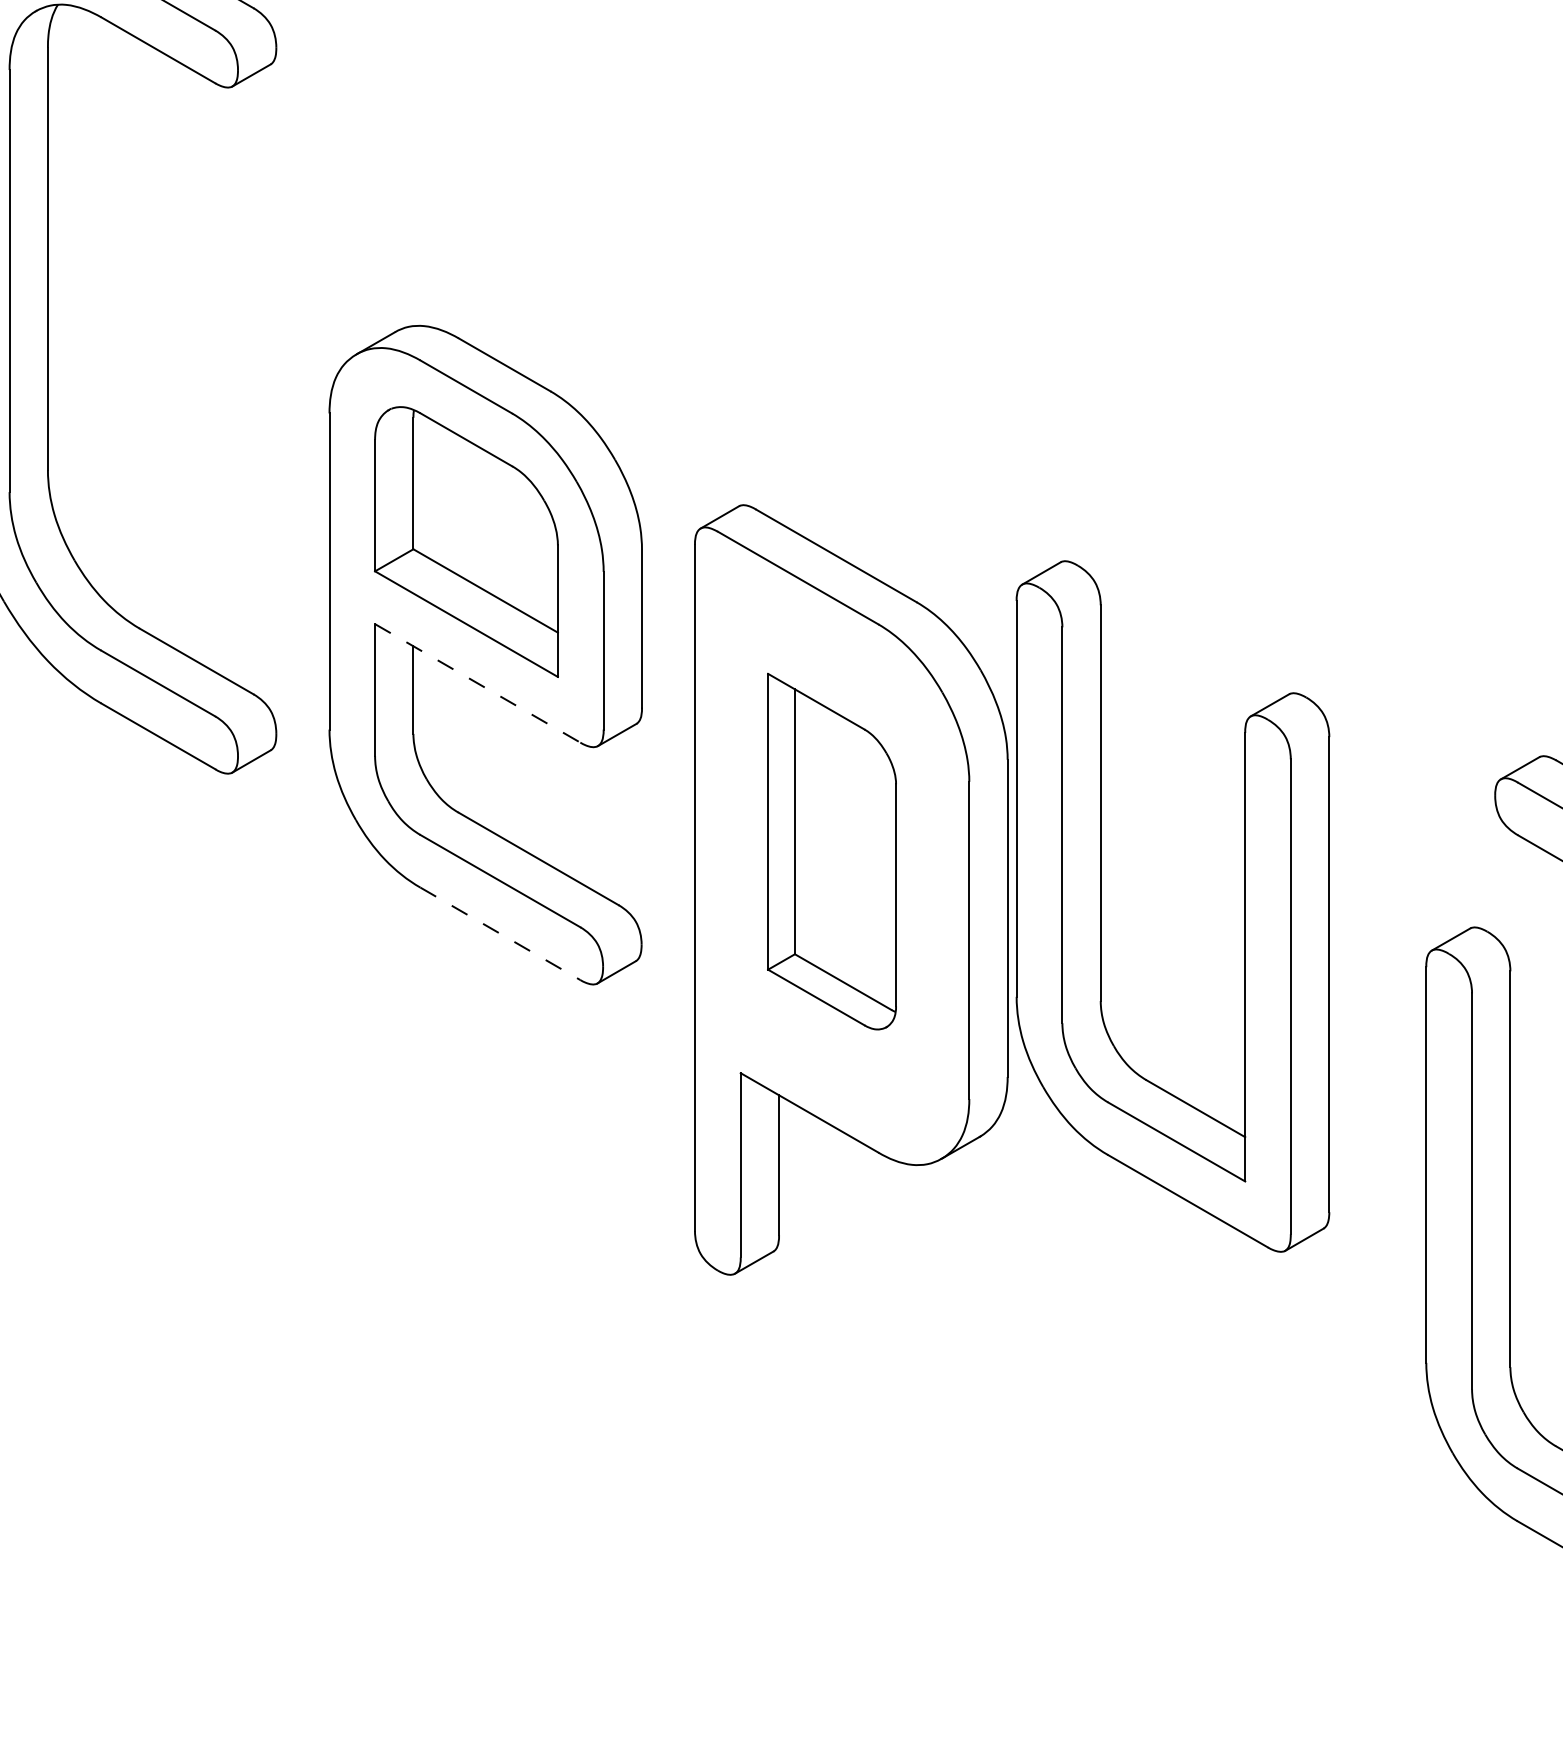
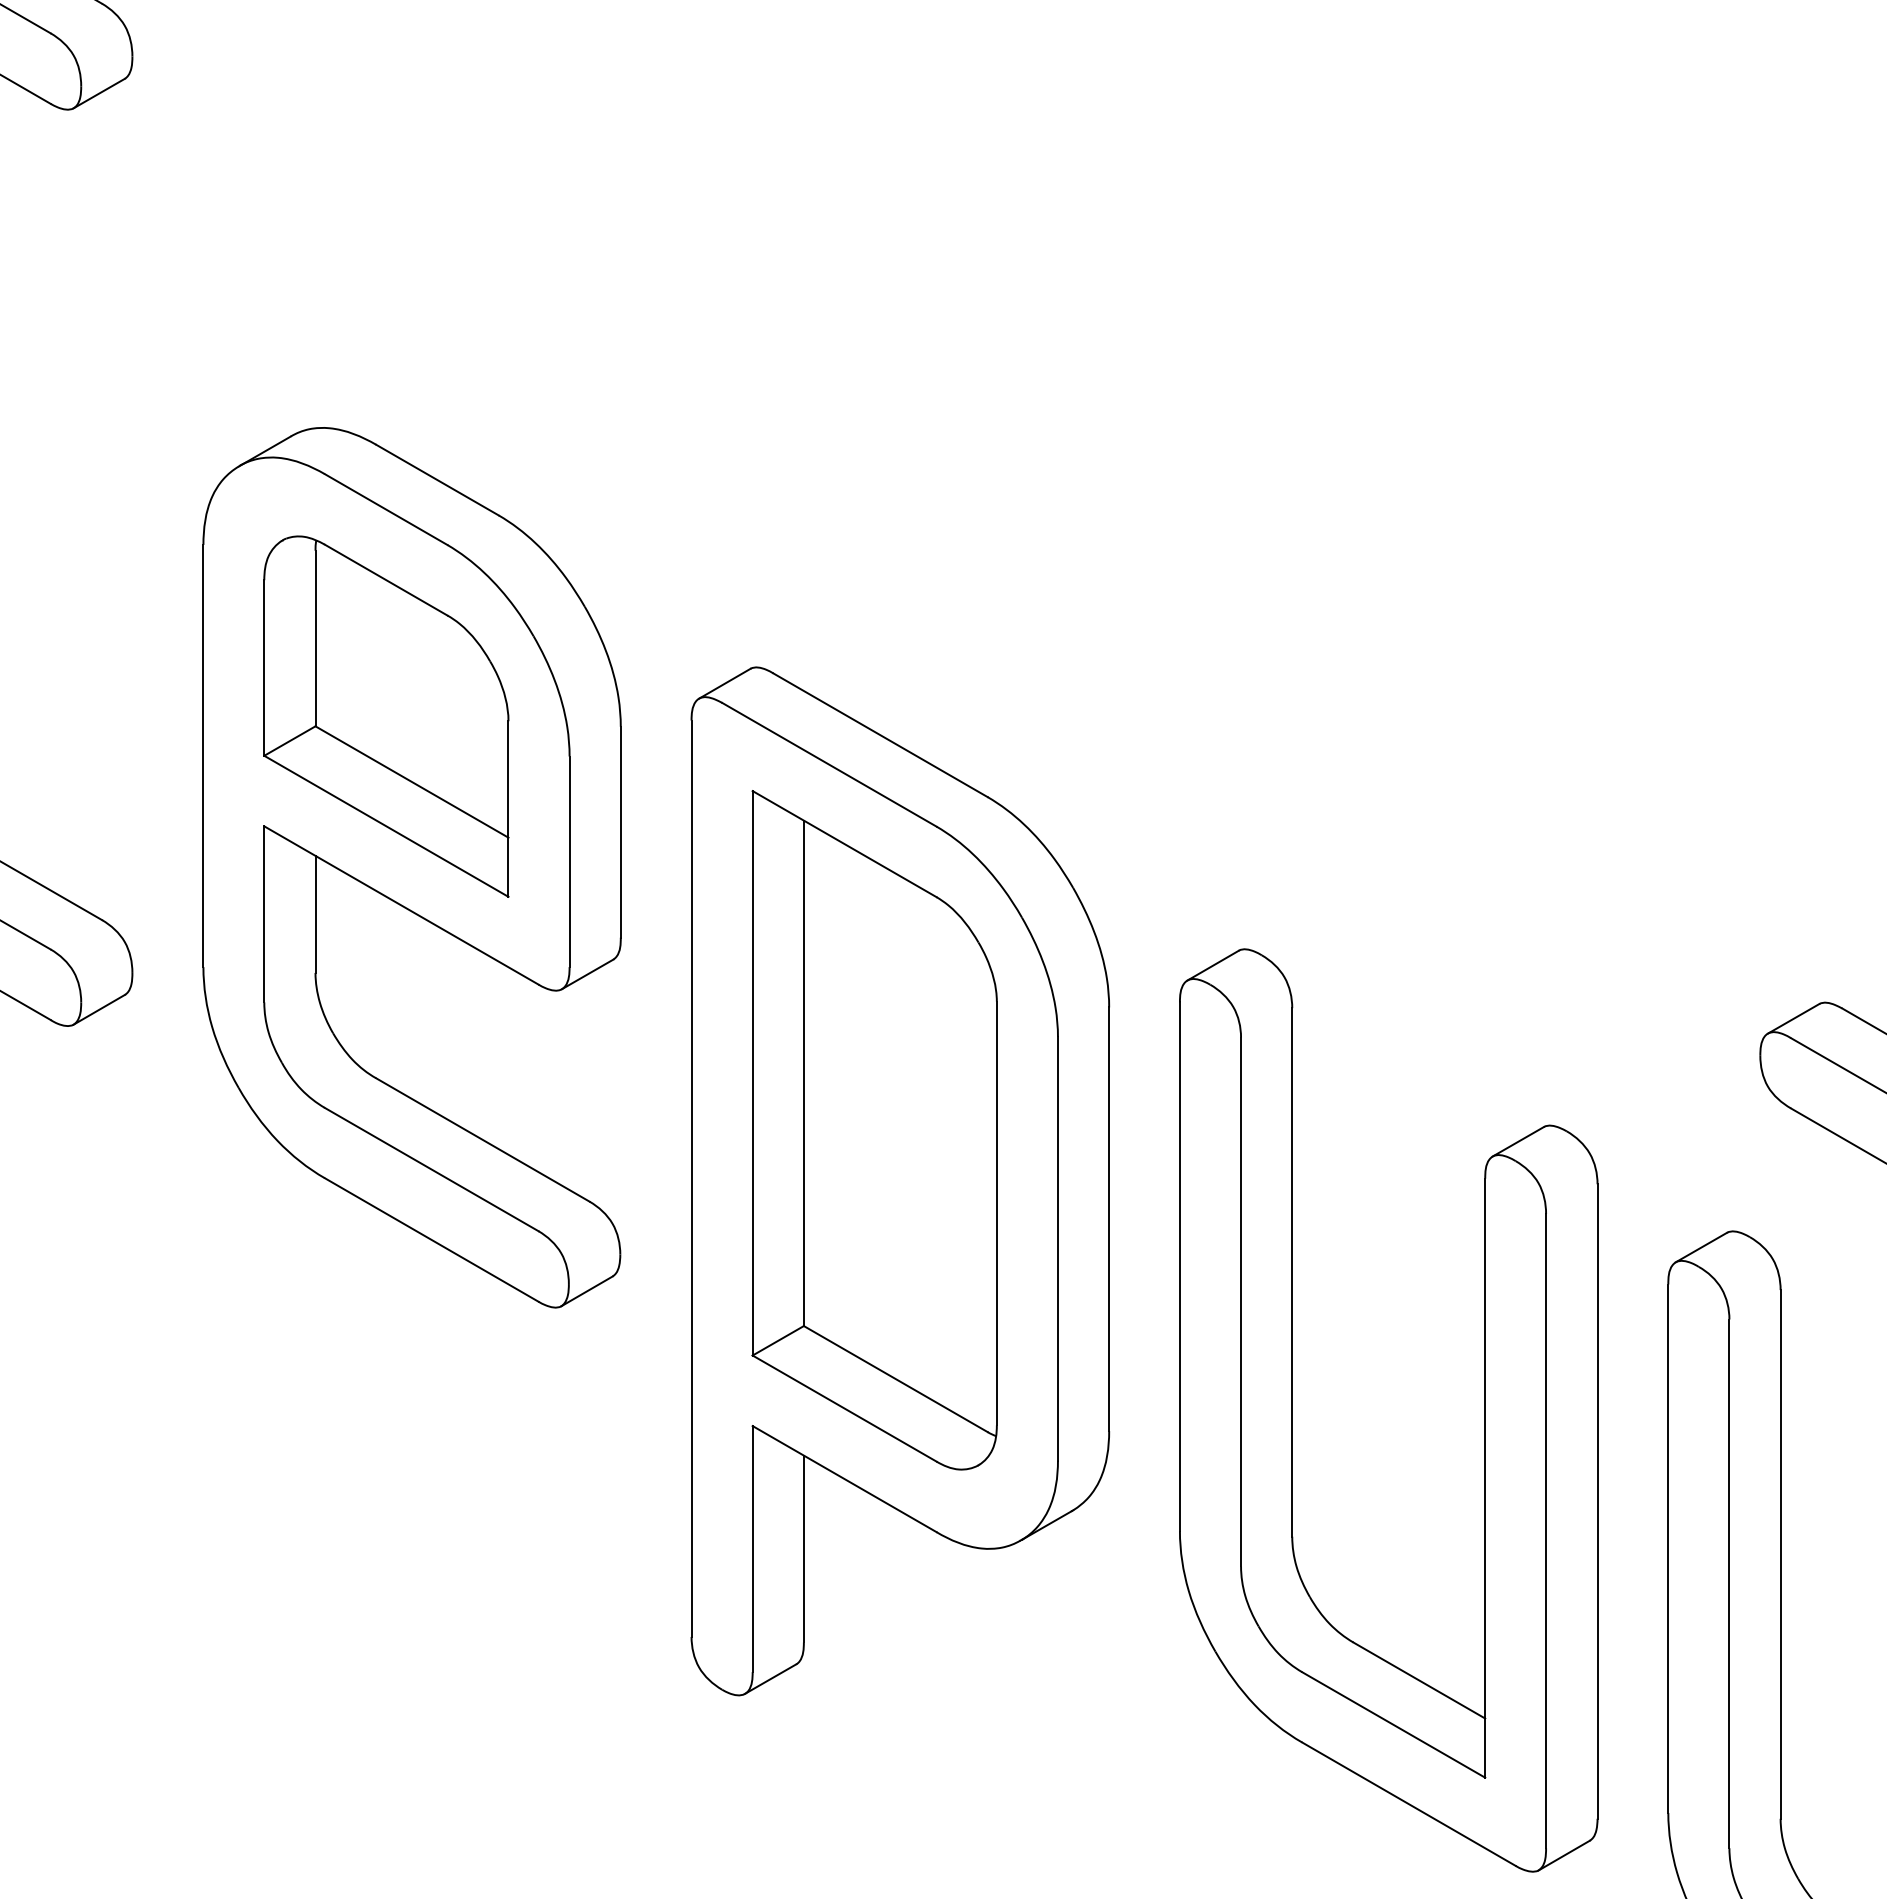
line: (478, 683) -> (402, 905), dashed -> solid
part: (831, 851) -> (873, 1129), size x1.43
part: (1101, 906) -> (1293, 1410), moved
line: (500, 934) -> (431, 1240), dashed -> solid

